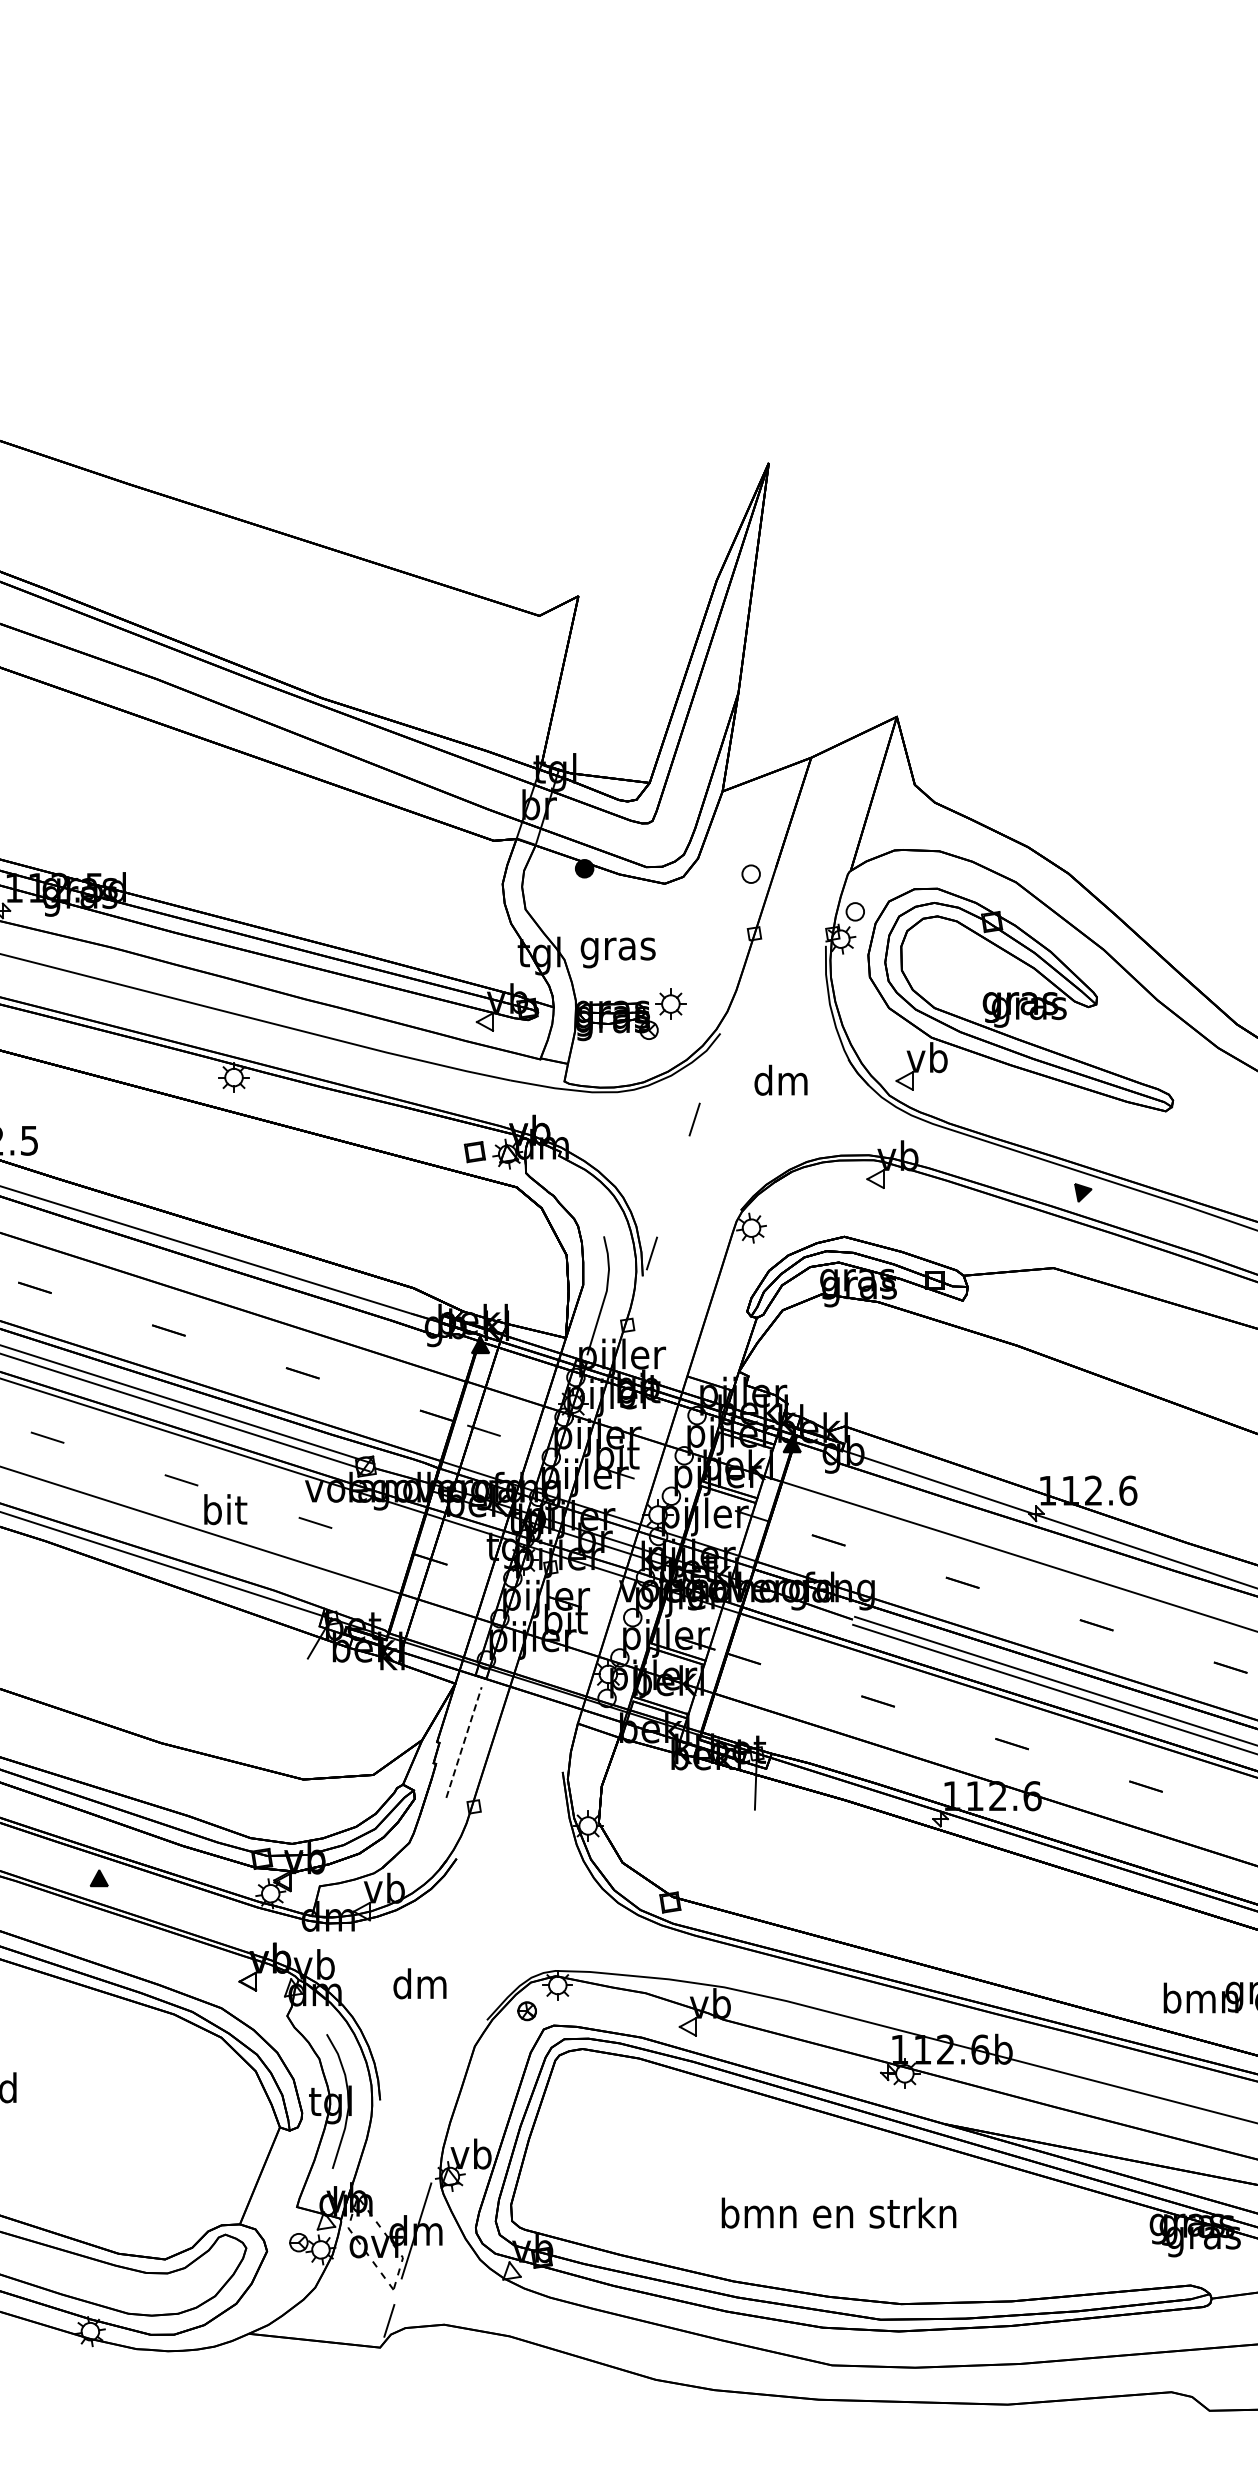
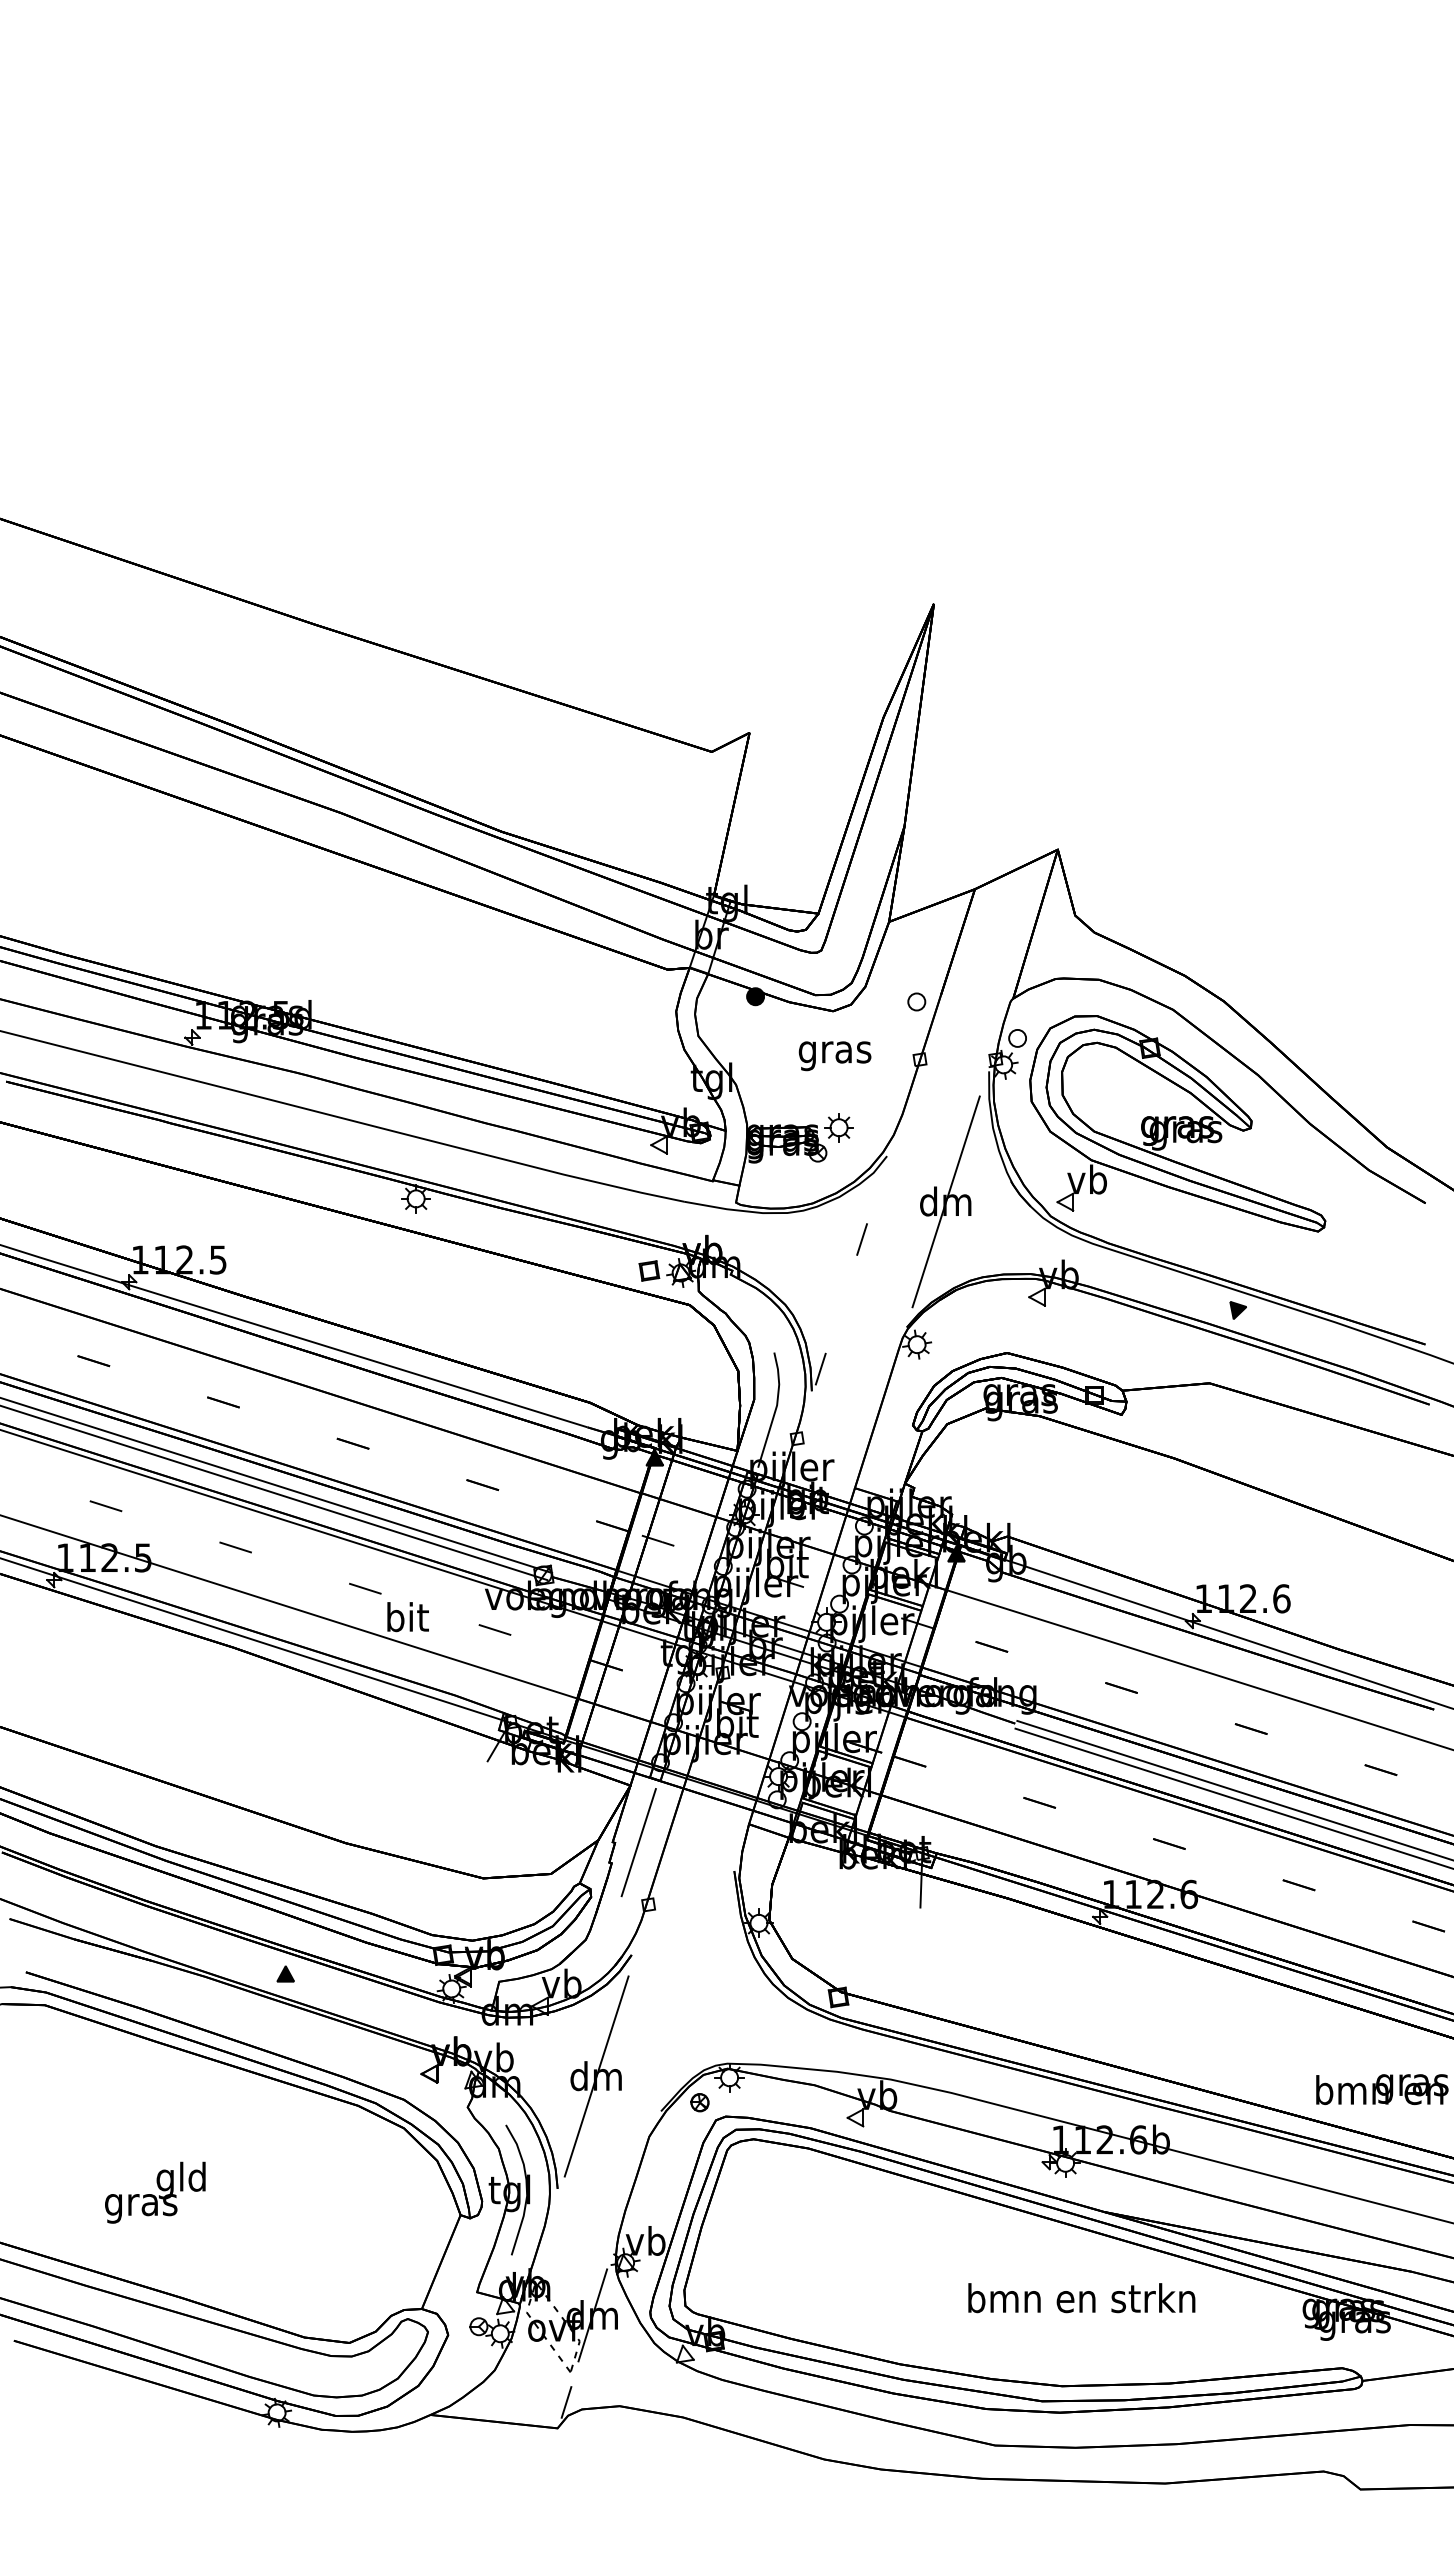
text: (617, 953) -> (834, 1056), moved
line: (780, 1080) -> (945, 1201), added
line: (463, 1742) -> (638, 1842), dashed -> solid
line: (420, 1984) -> (596, 2076), added
text: (838, 2213) -> (1081, 2298), moved

